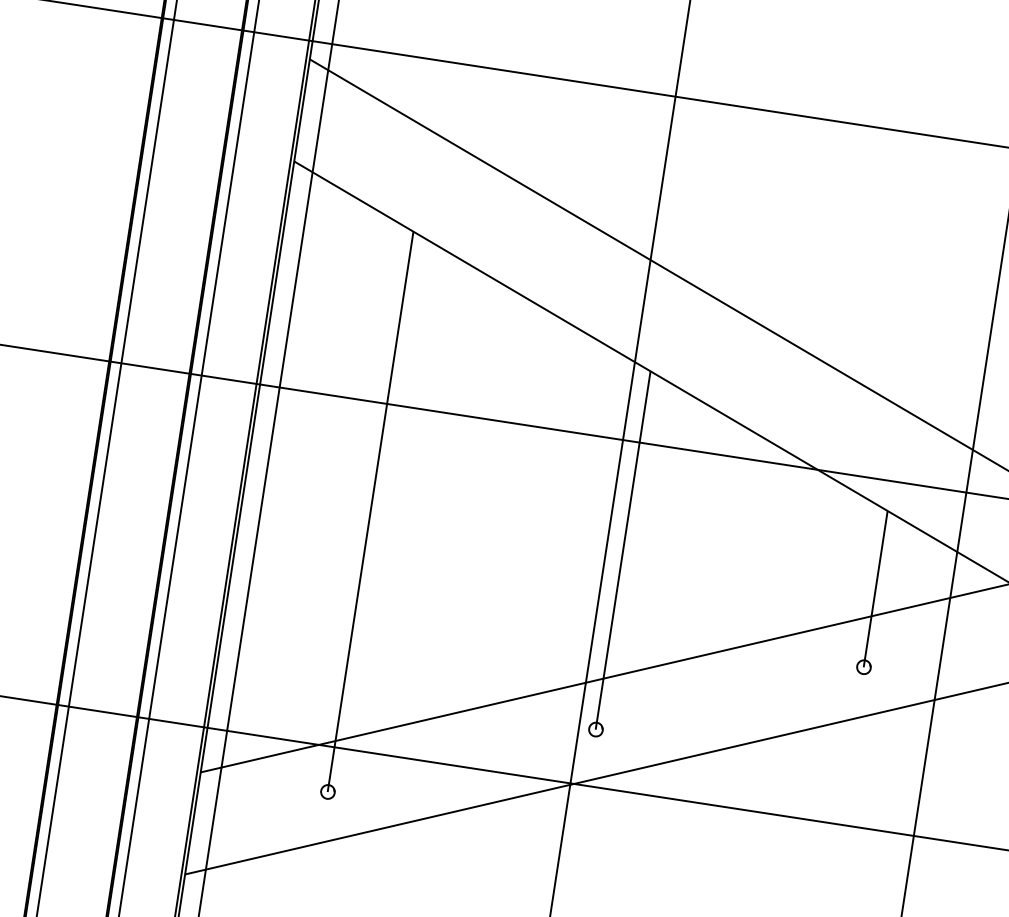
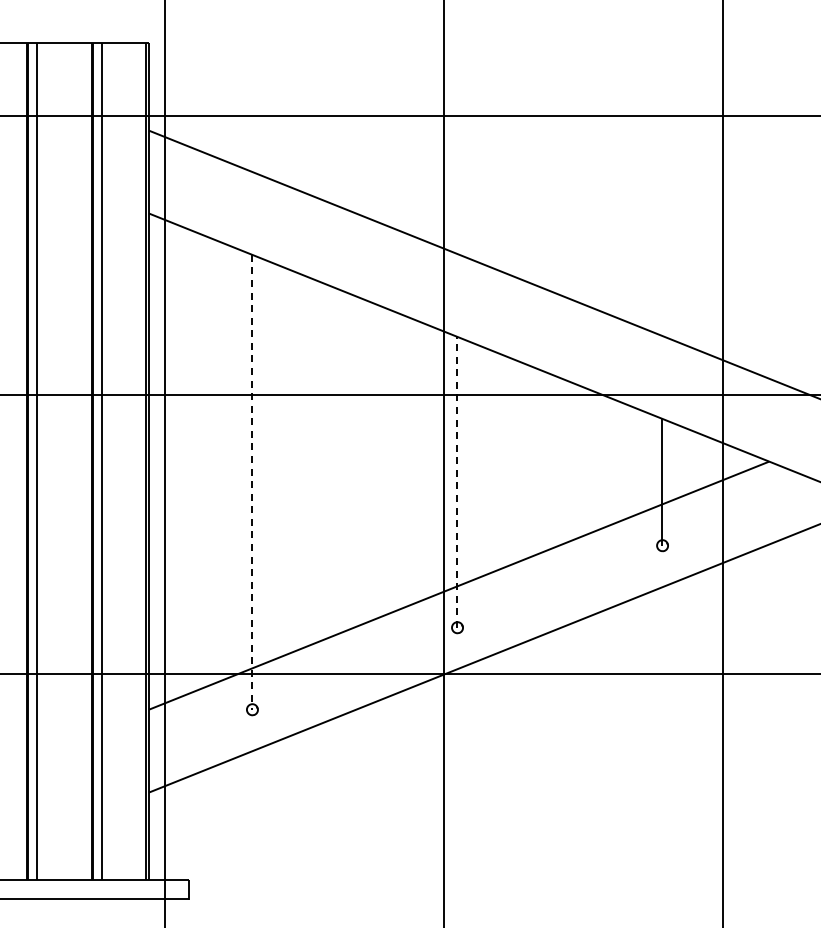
line: (370, 512) -> (252, 482), solid -> dashed
line: (623, 549) -> (457, 481), solid -> dashed

